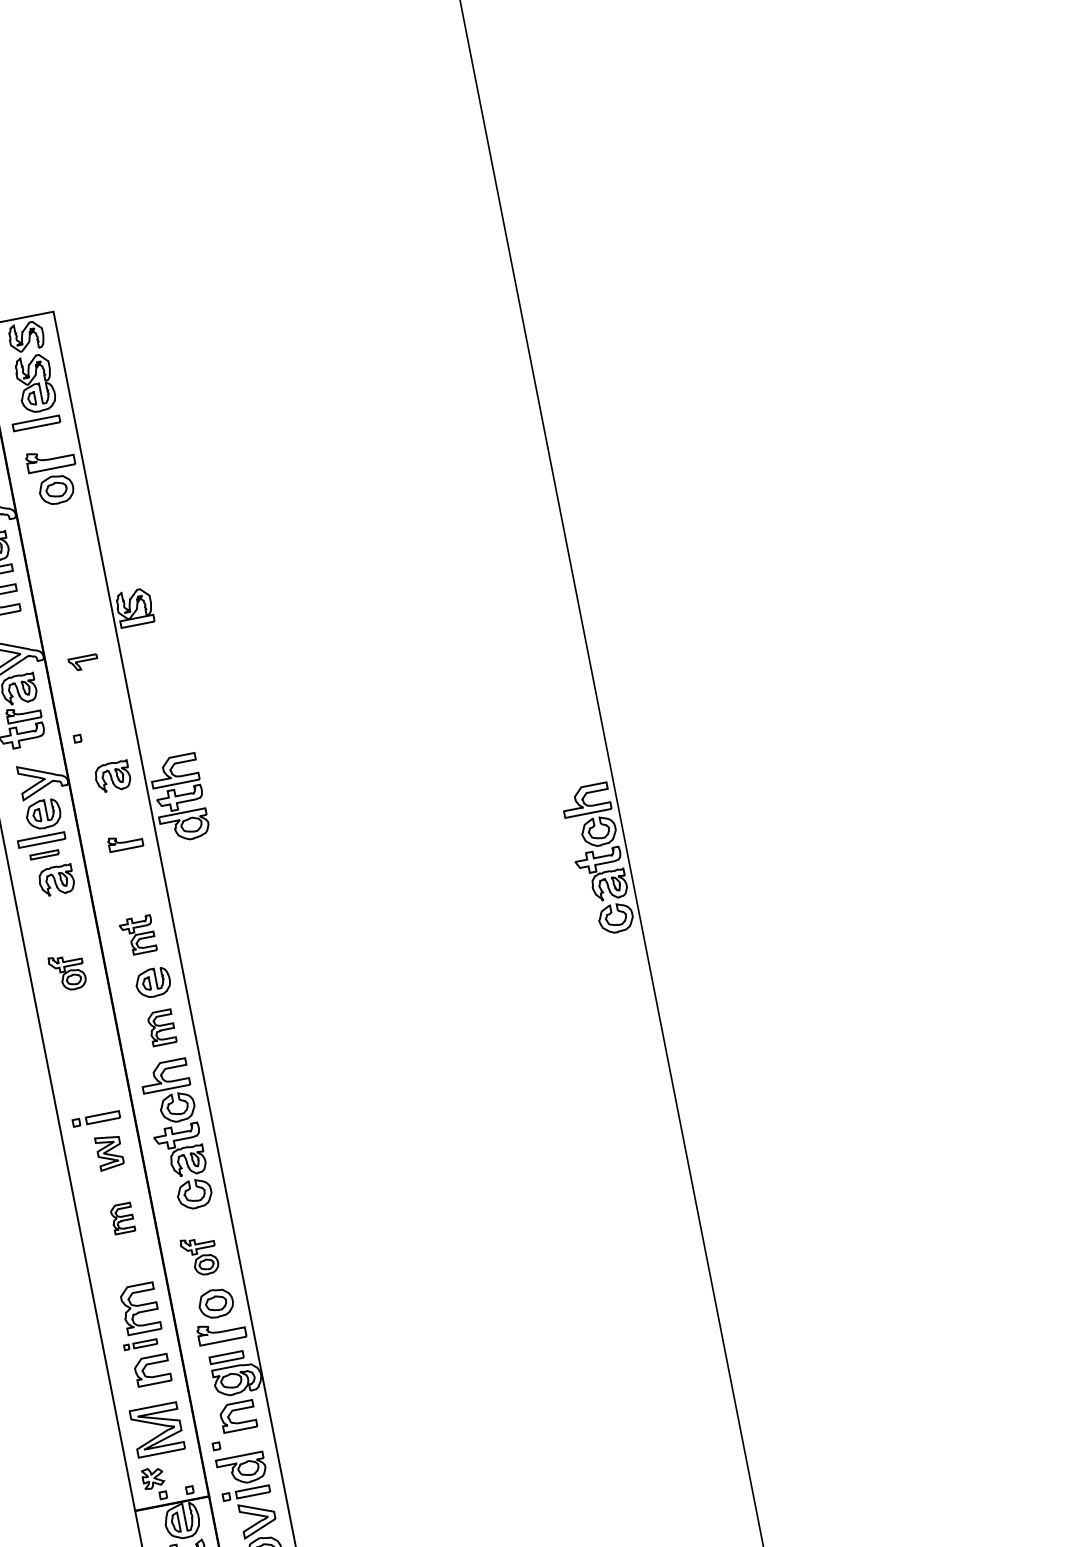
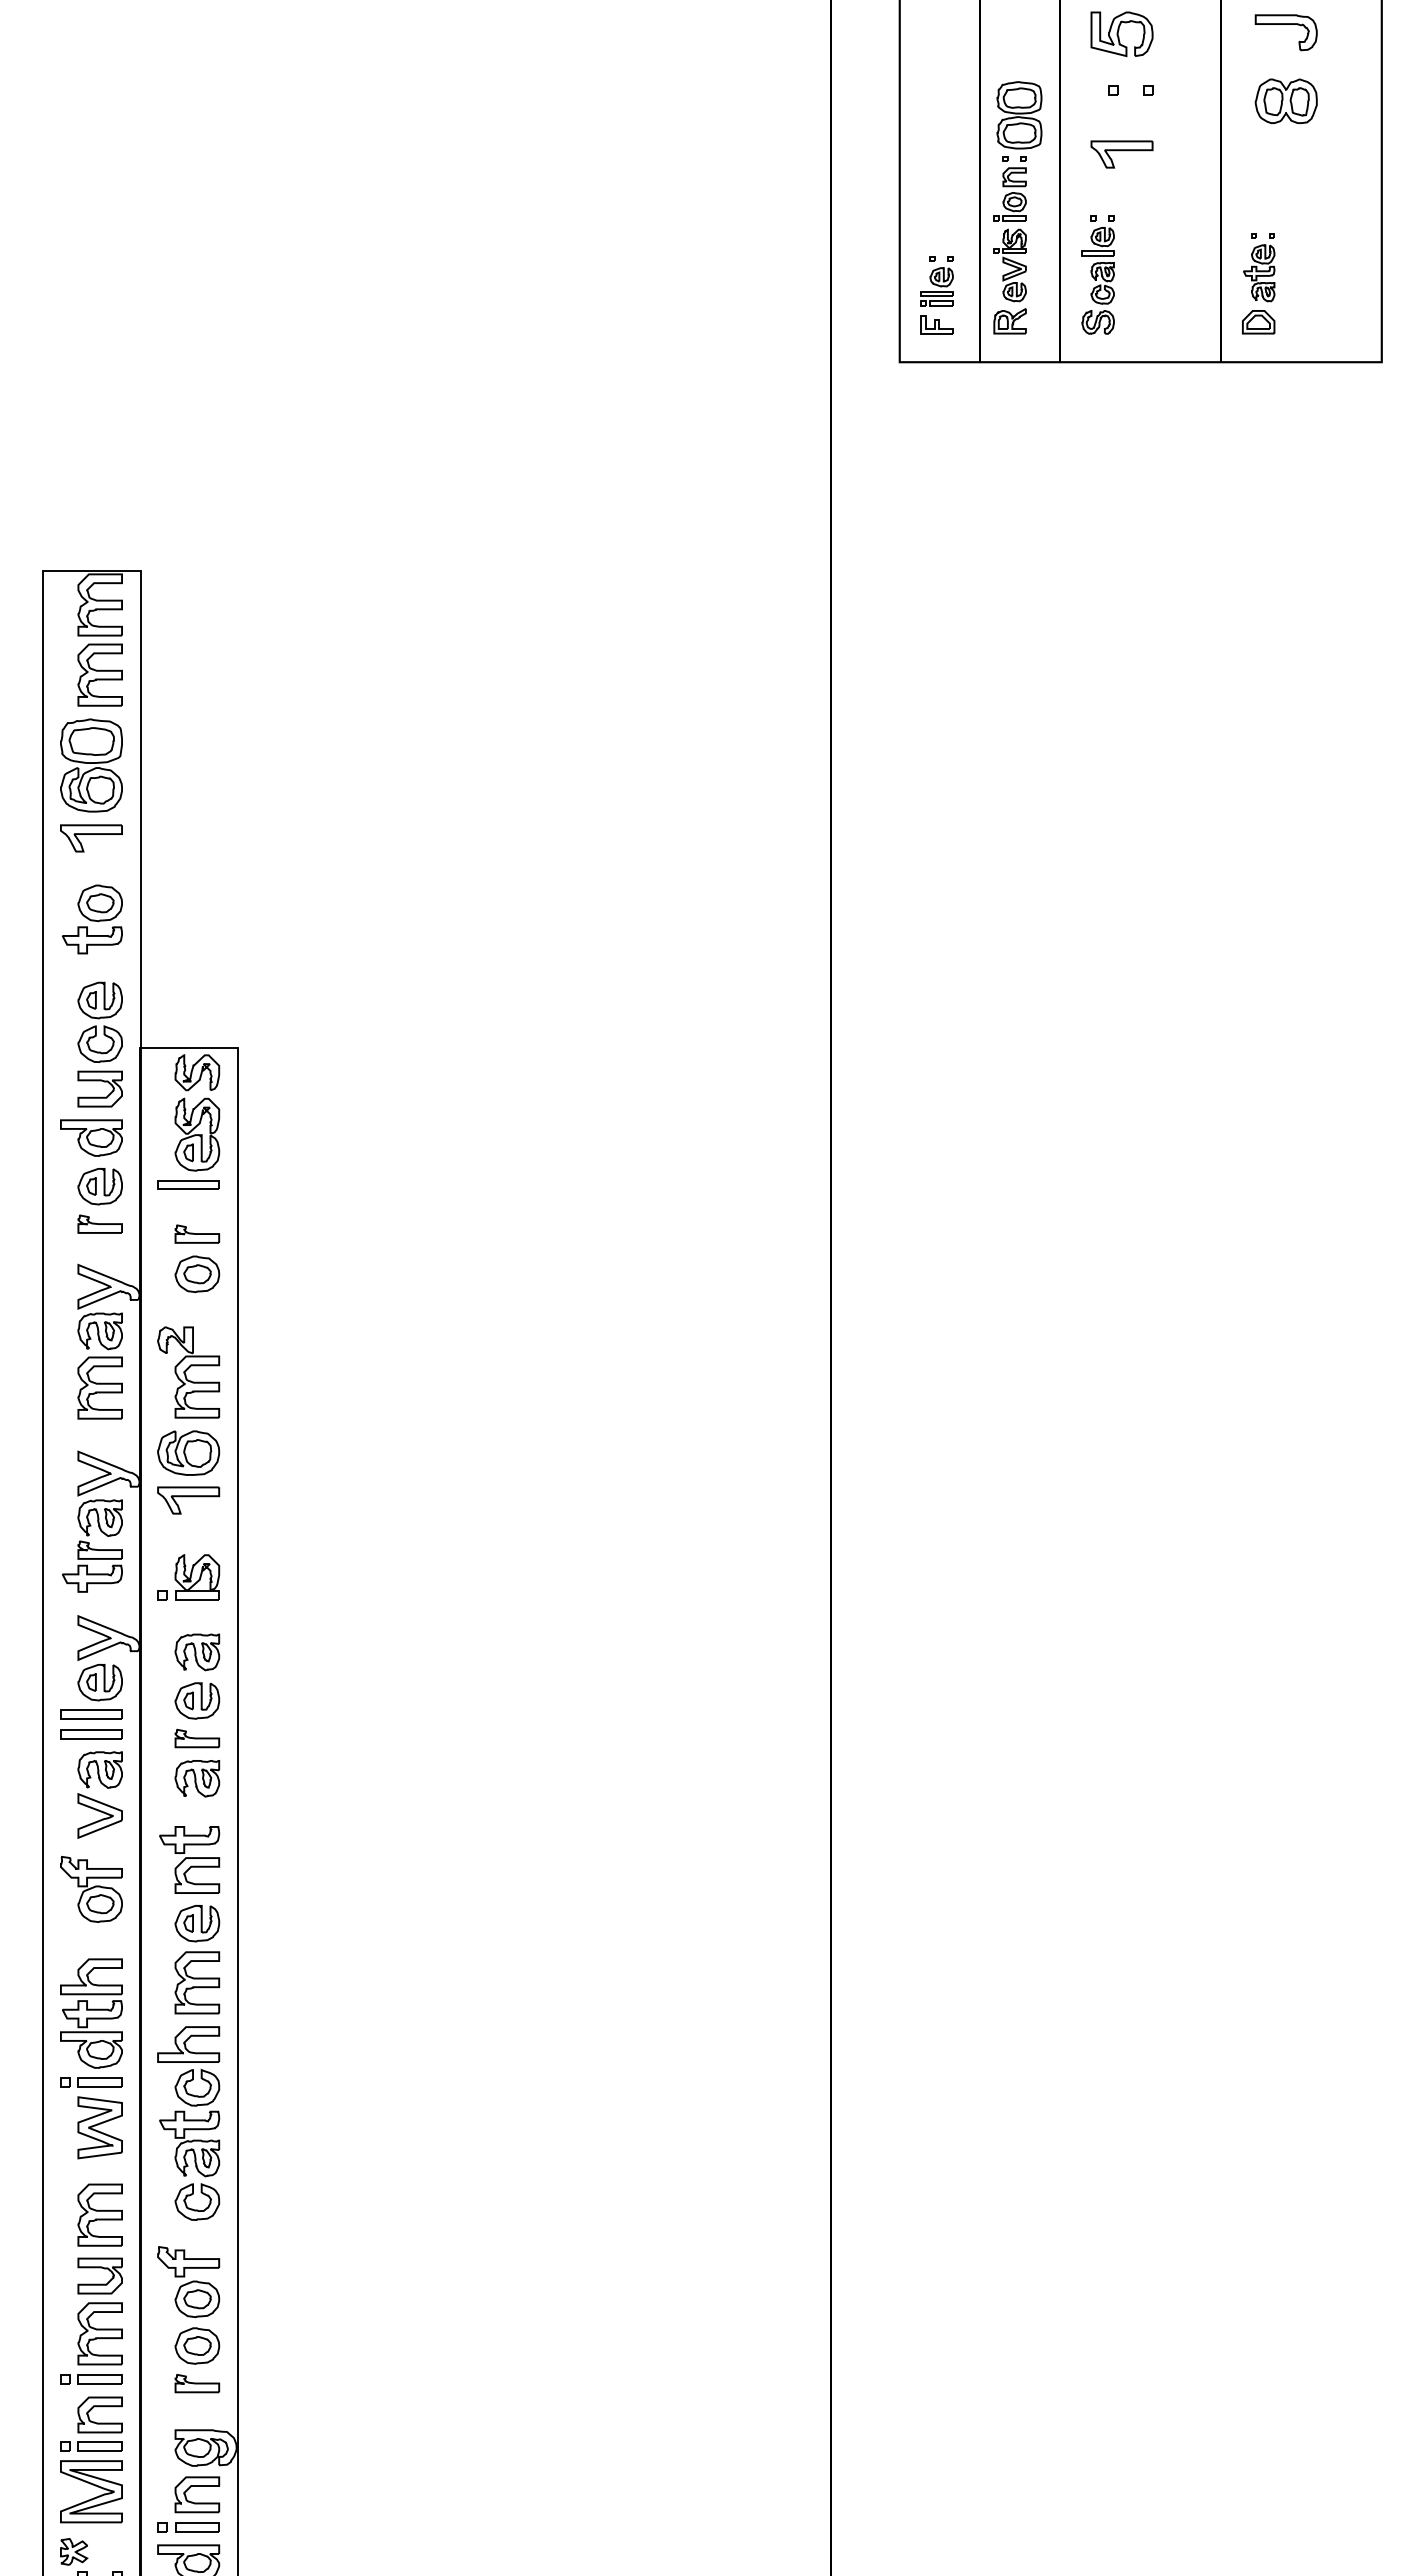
part: (50, 458) -> (197, 1233), size x0.71
part: (64, 565) -> (188, 1372), added
part: (134, 607) -> (197, 1577), moved
part: (76, 626) -> (188, 1452), added
part: (83, 662) -> (188, 1500), size x1.67
part: (179, 798) -> (91, 2013), moved
part: (120, 813) -> (197, 1700), added
part: (44, 855) -> (91, 1734), size x1.67
part: (597, 860) -> (791, 1878), removed
part: (131, 872) -> (197, 1778), added
part: (62, 915) -> (99, 1815), added
part: (137, 935) -> (189, 1859), size x1.43
part: (67, 972) -> (91, 1889), size x1.43
part: (162, 1027) -> (197, 1982), size x1.43
part: (109, 1152) -> (99, 2127), size x1.43
part: (122, 1218) -> (99, 2214), size x1.67
part: (199, 1256) -> (188, 2282), size x1.43
part: (130, 1259) -> (99, 2268), added
part: (221, 1331) -> (197, 2383), size x0.71
part: (140, 1344) -> (91, 2379), size x1.43
part: (226, 1357) -> (197, 2527), moved
part: (150, 1395) -> (91, 2446), added

